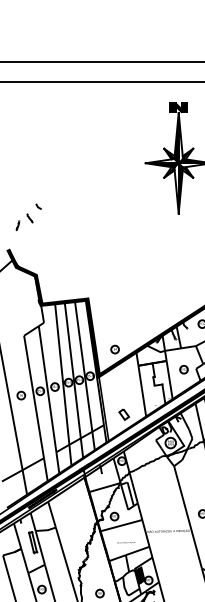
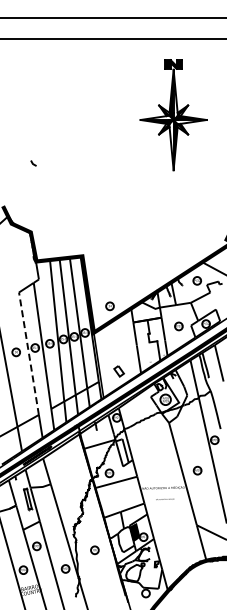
part: (24, 221) -> (19, 178), removed
line: (33, 396) -> (28, 353), solid -> dashed
text: (126, 541) -> (165, 498), moved

